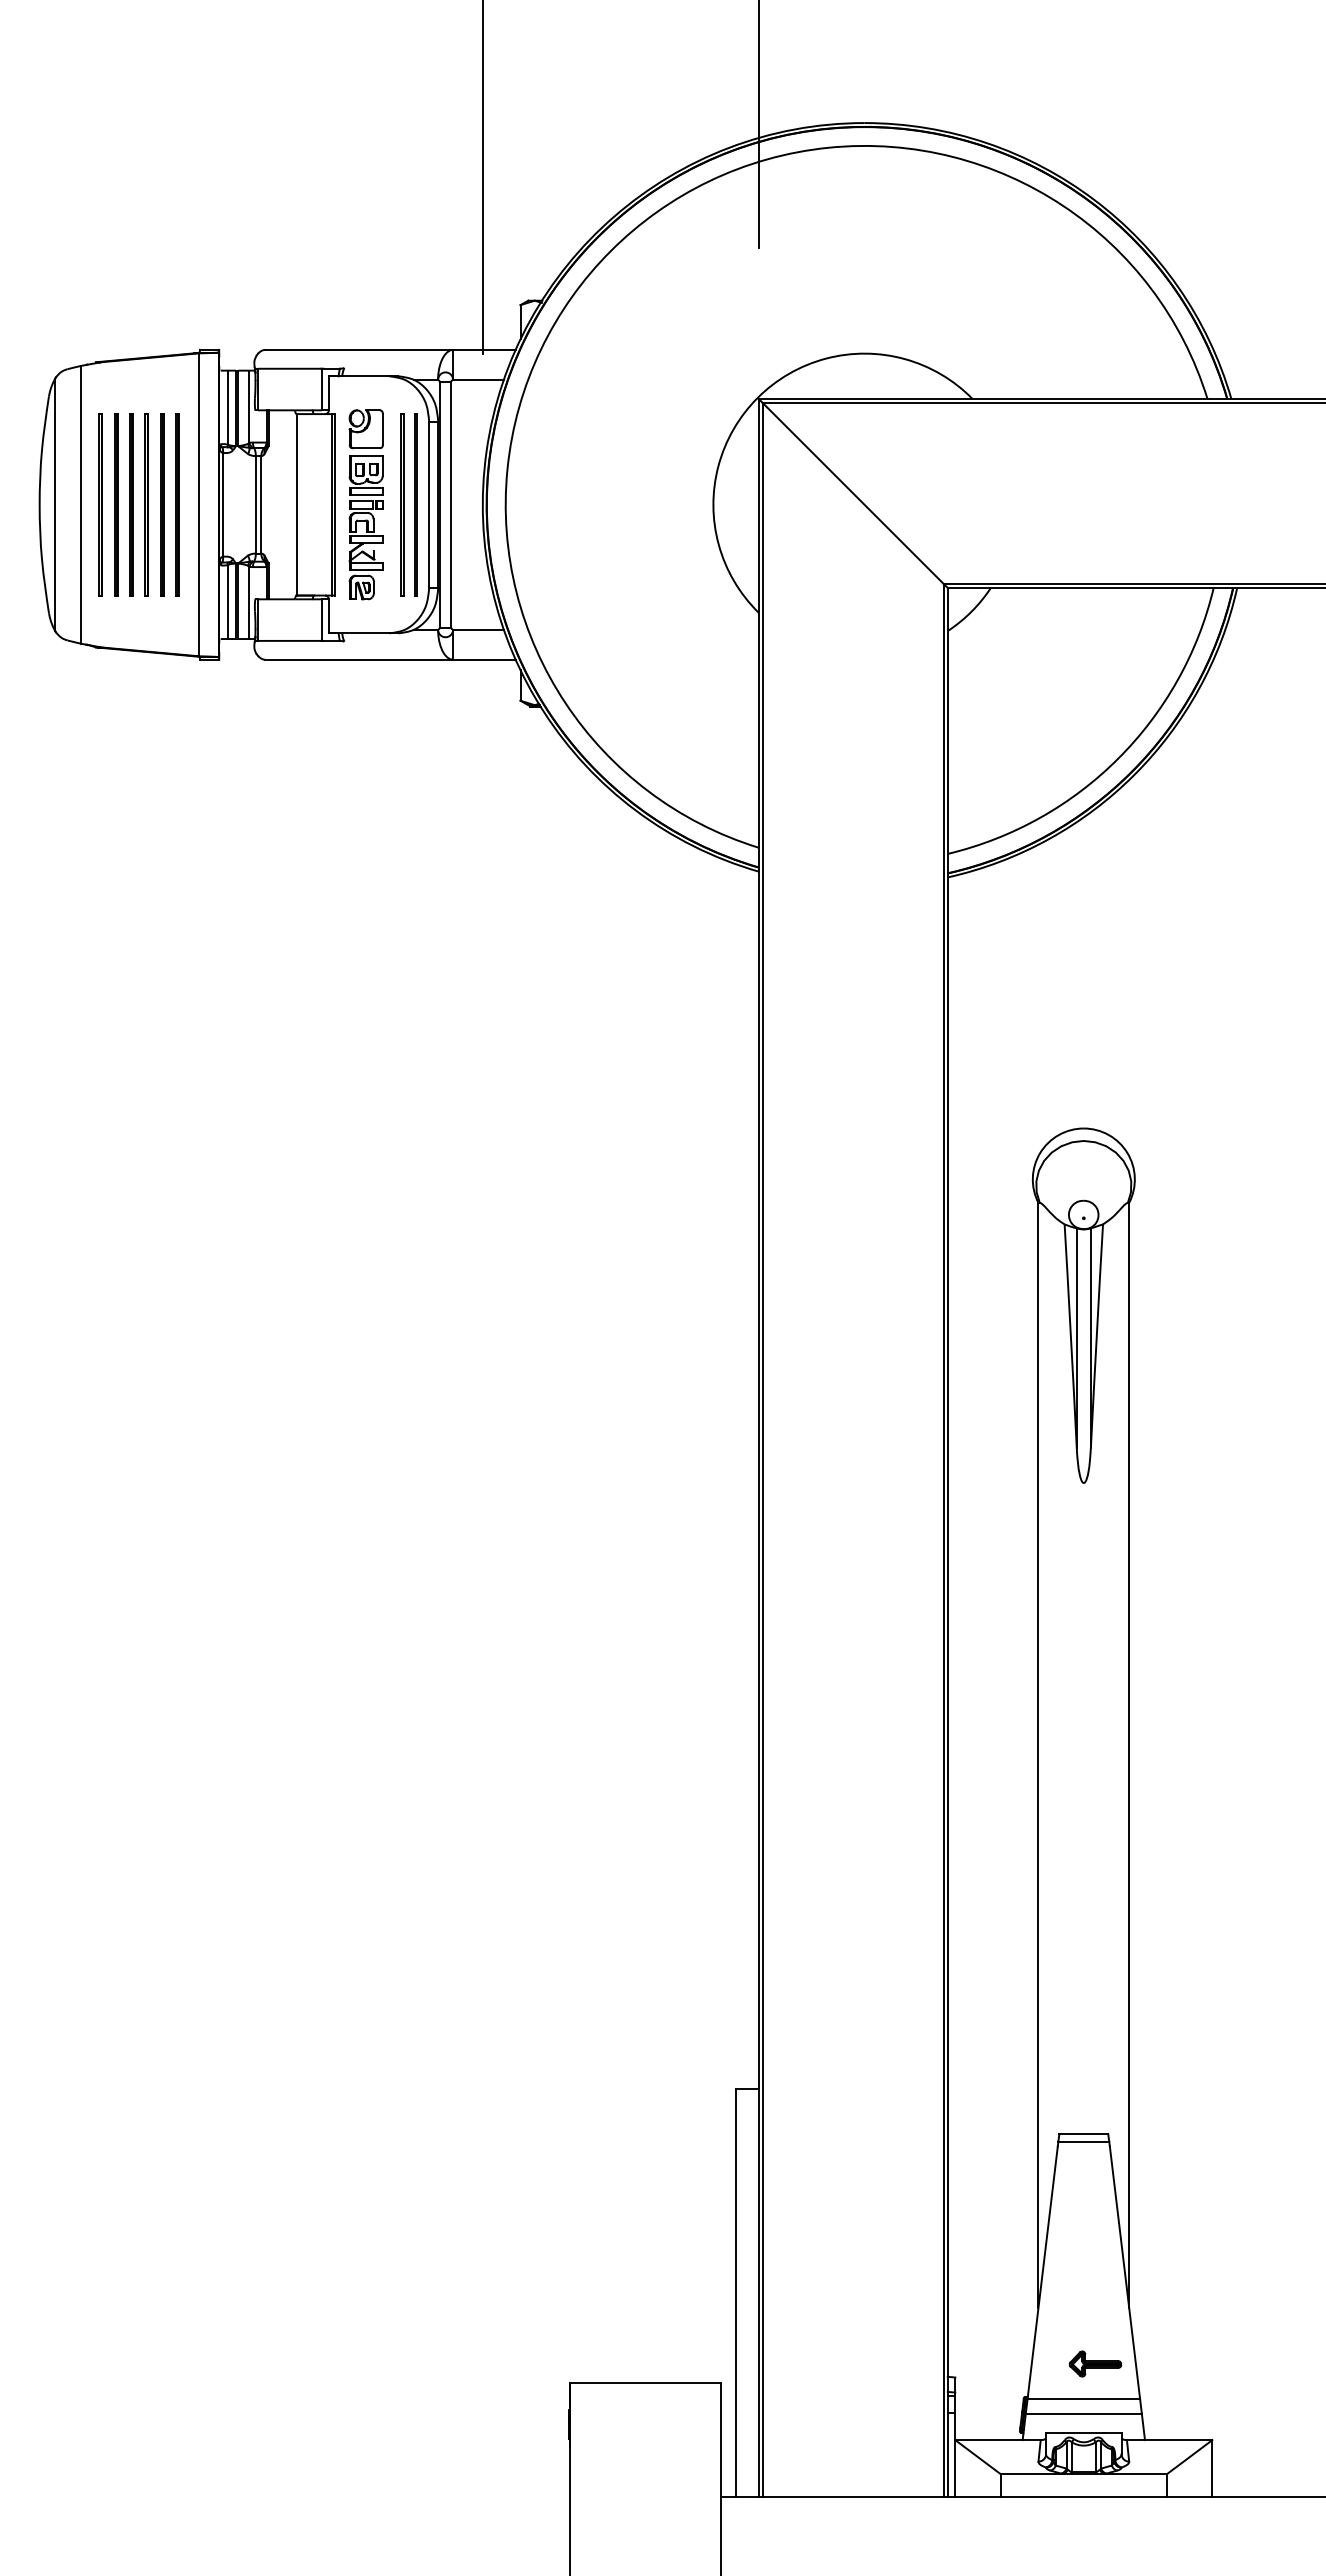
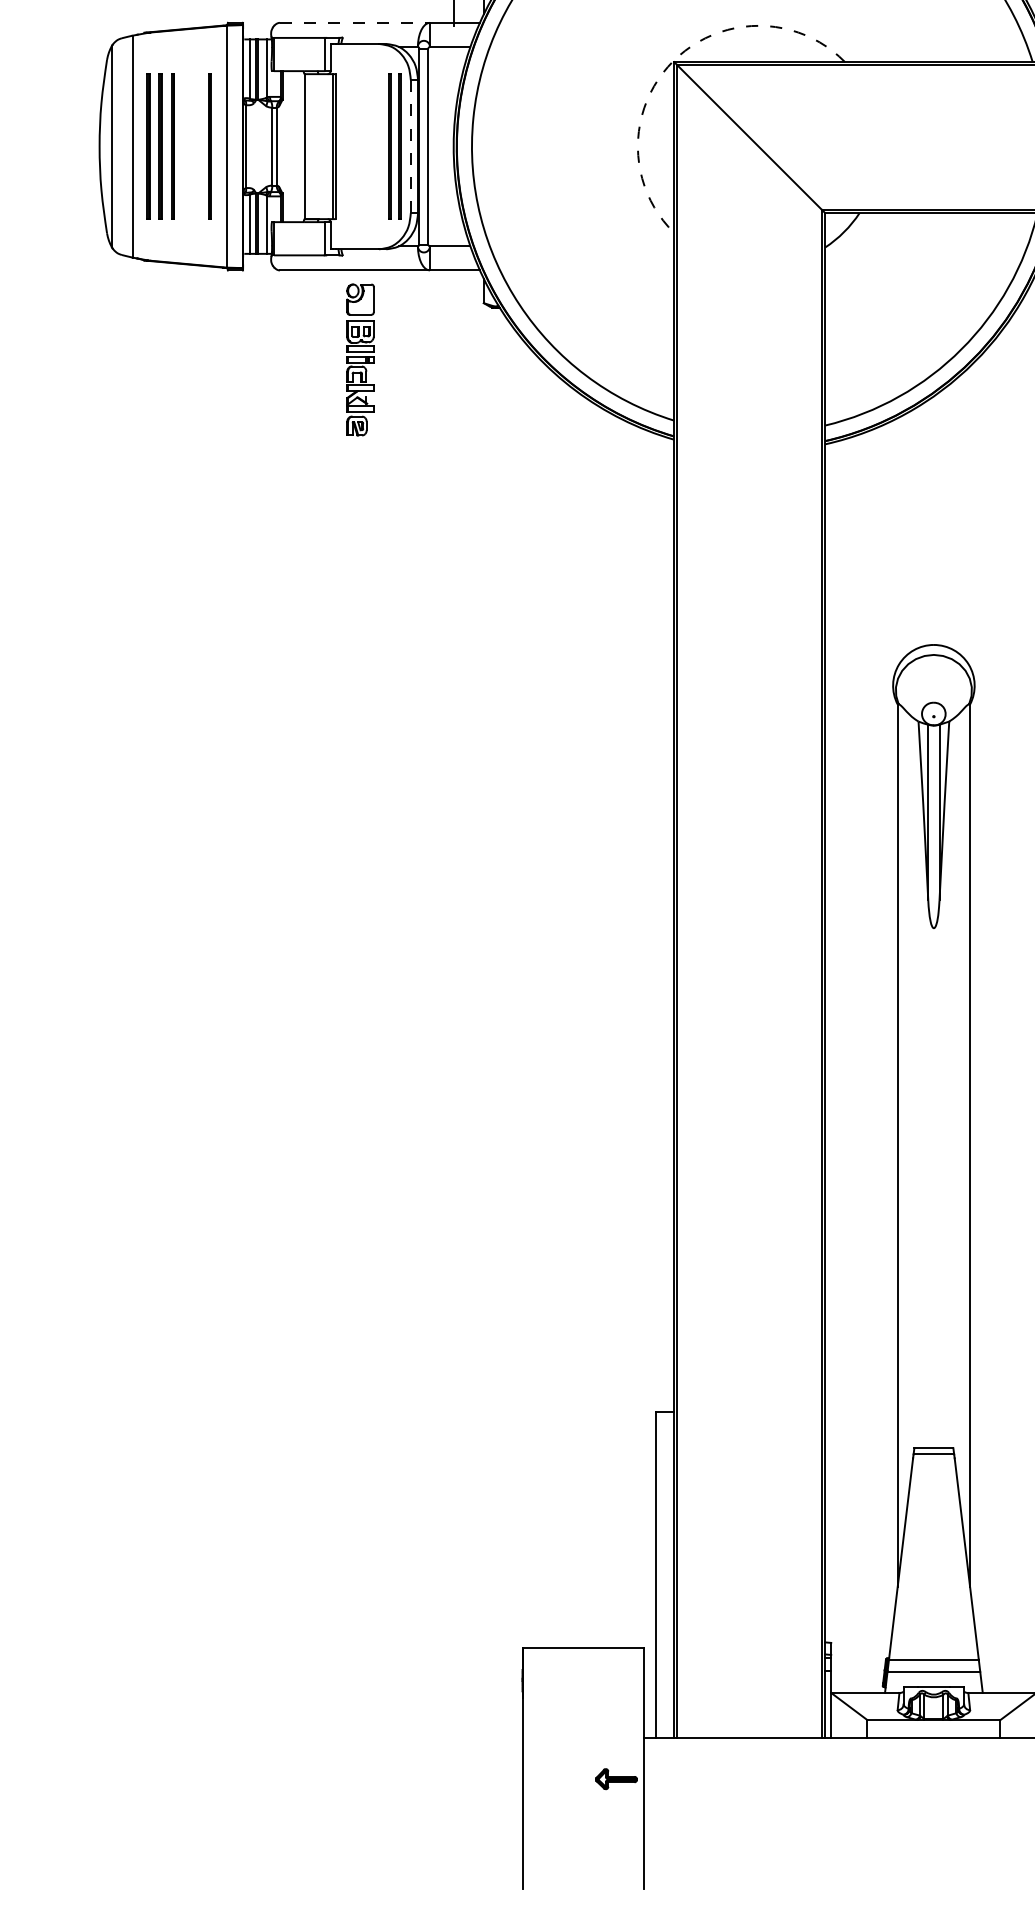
line: (359, 349) -> (355, 22), solid -> dashed
arc: (757, 397) -> (673, 60), solid -> dashed
line: (145, 504) -> (184, 146), removed
line: (162, 504) -> (197, 146), removed
part: (365, 504) -> (359, 359), moved
line: (429, 505) -> (411, 147), solid -> dashed
part: (1095, 2363) -> (616, 1778), moved

